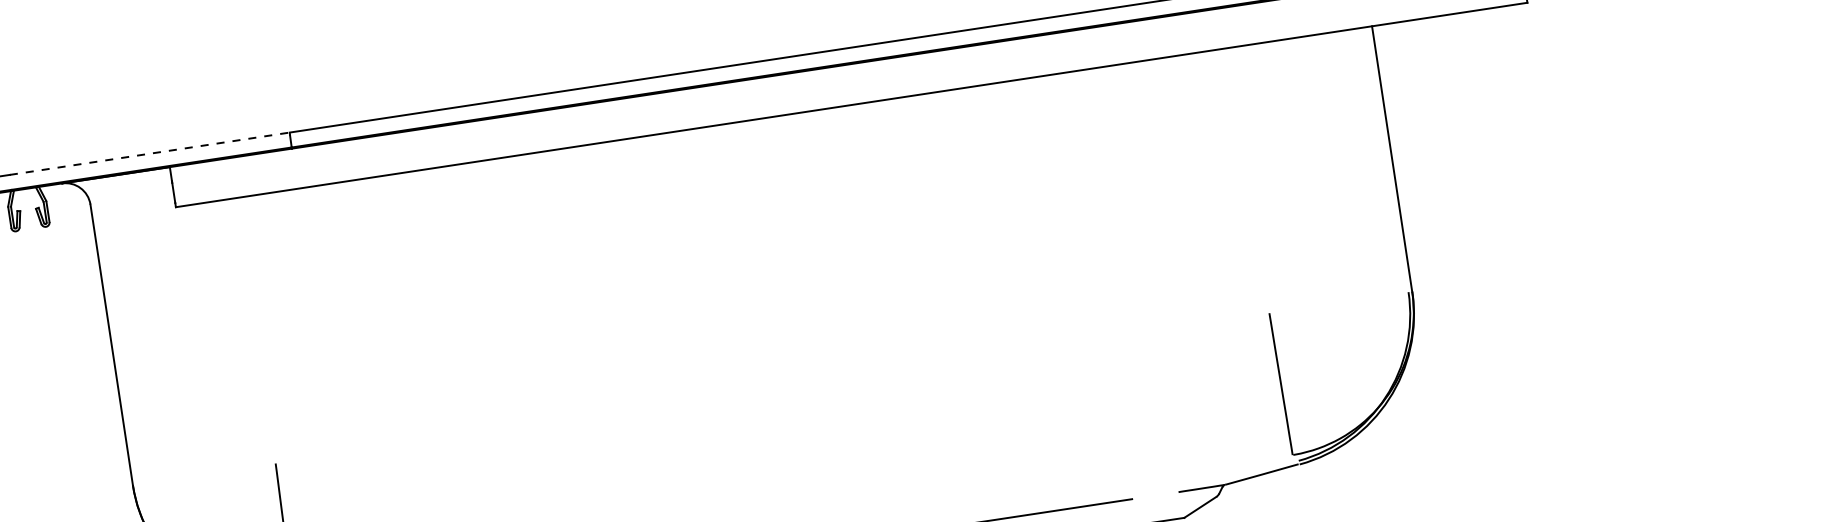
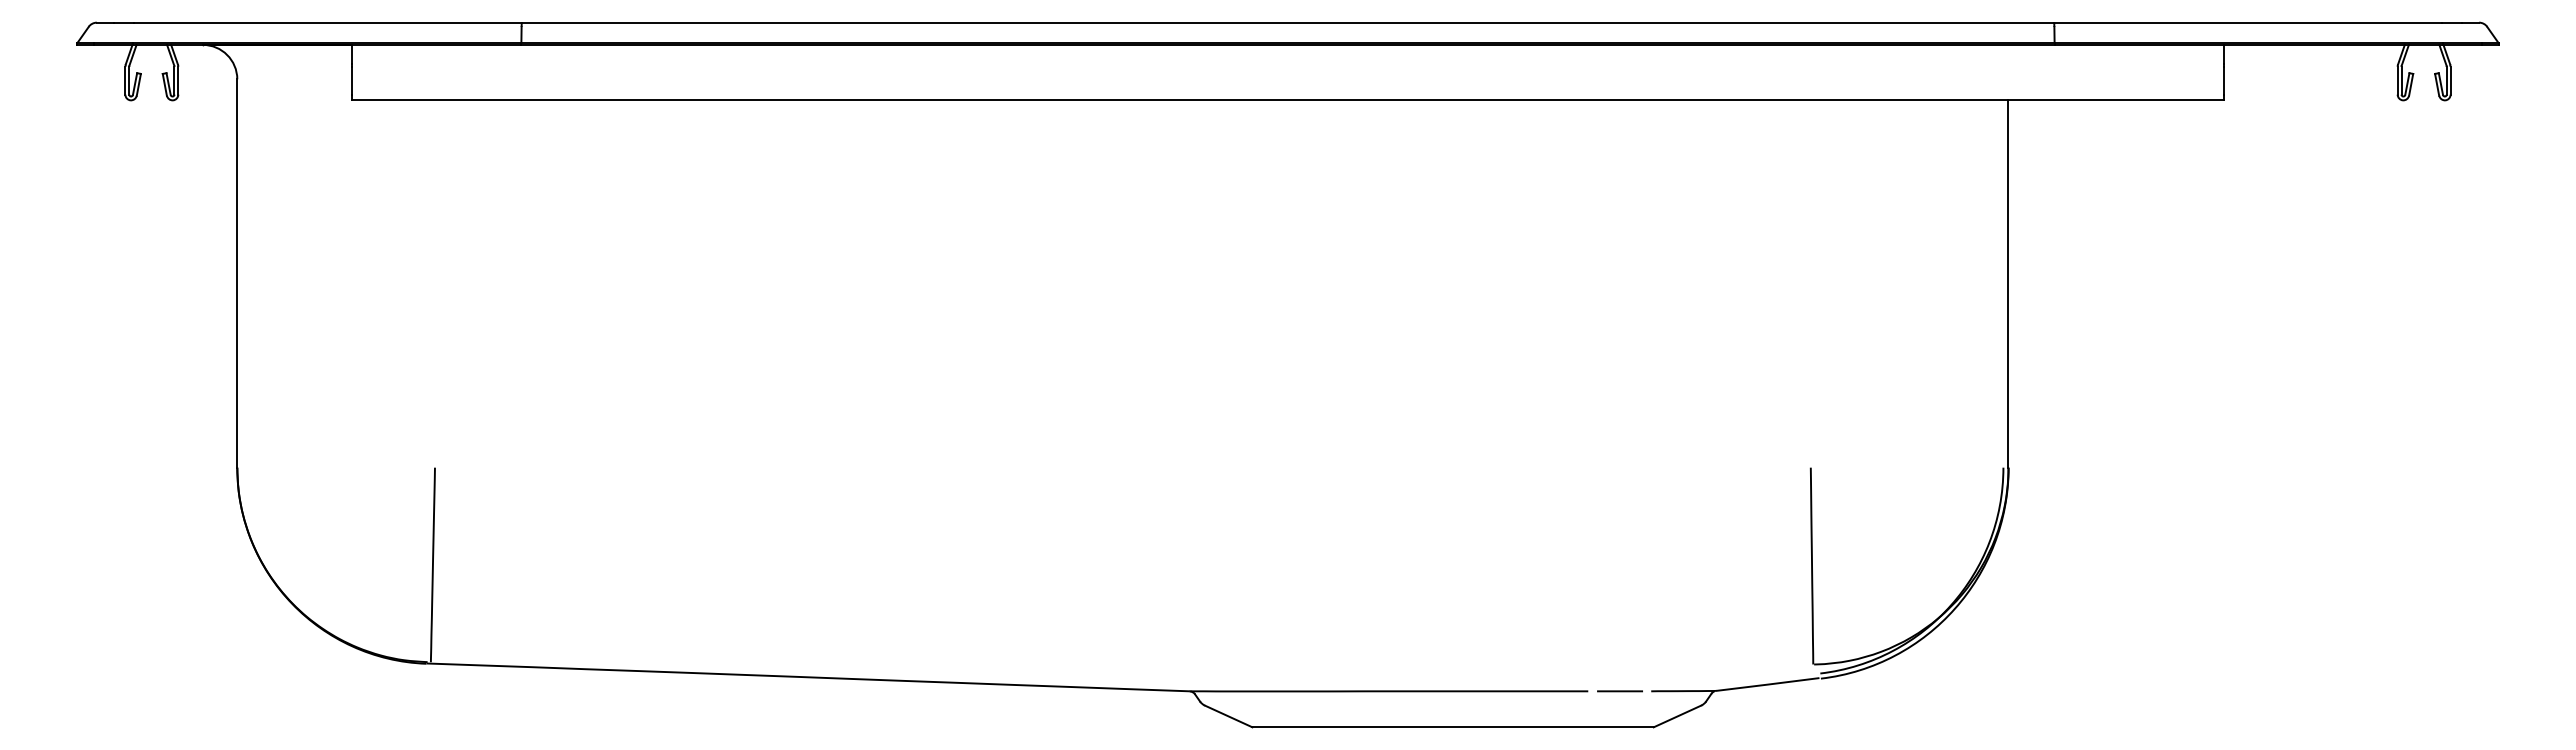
line: (150, 153) -> (328, 22), dashed -> solid
line: (1155, 495) -> (1619, 691), added

